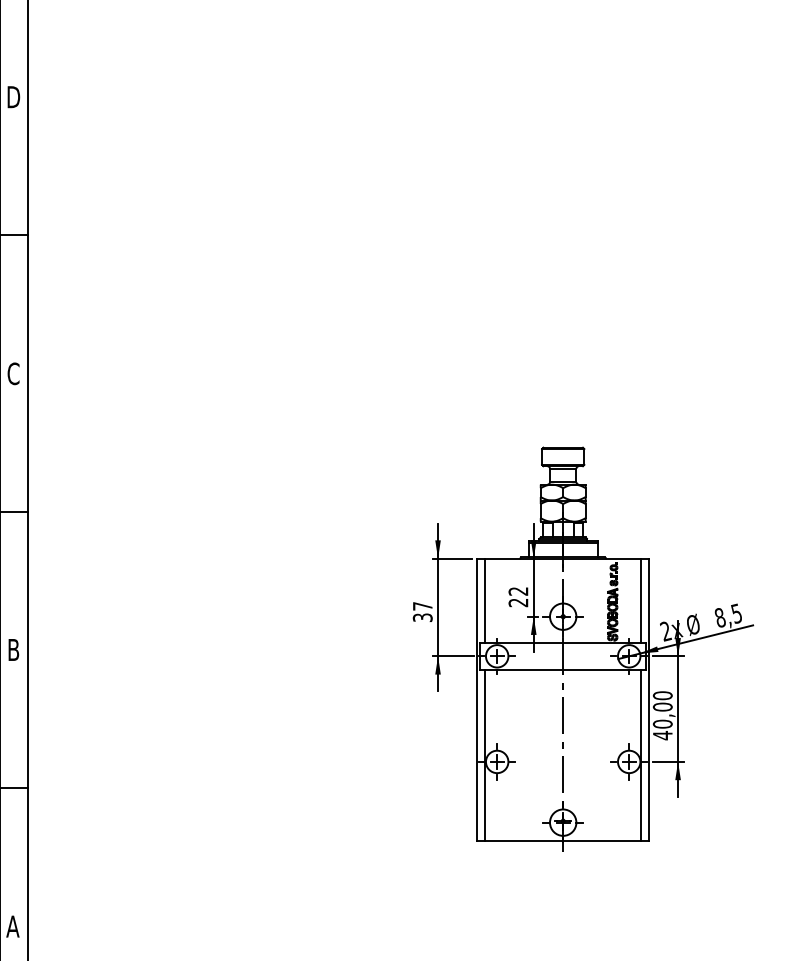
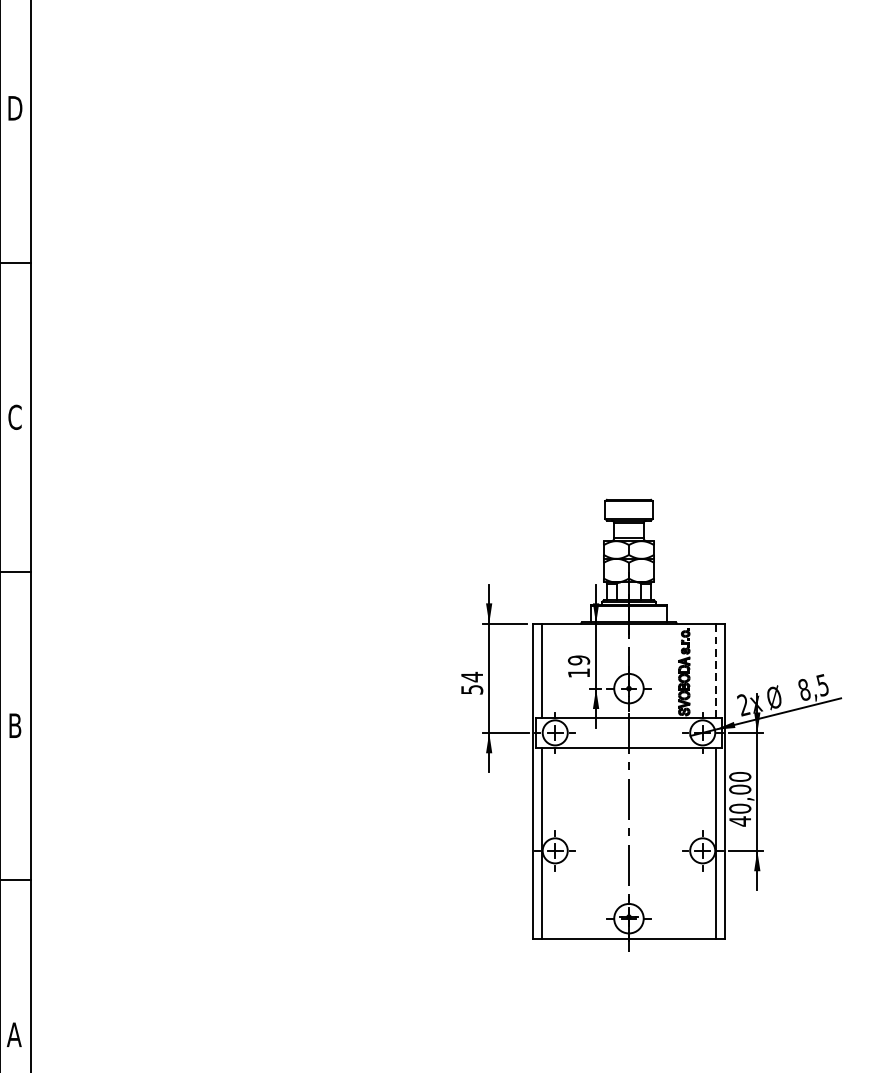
text: (518, 597) -> (579, 667), 22 -> 19
line: (641, 600) -> (716, 670), solid -> dashed
text: (422, 611) -> (471, 682), 37 -> 54

